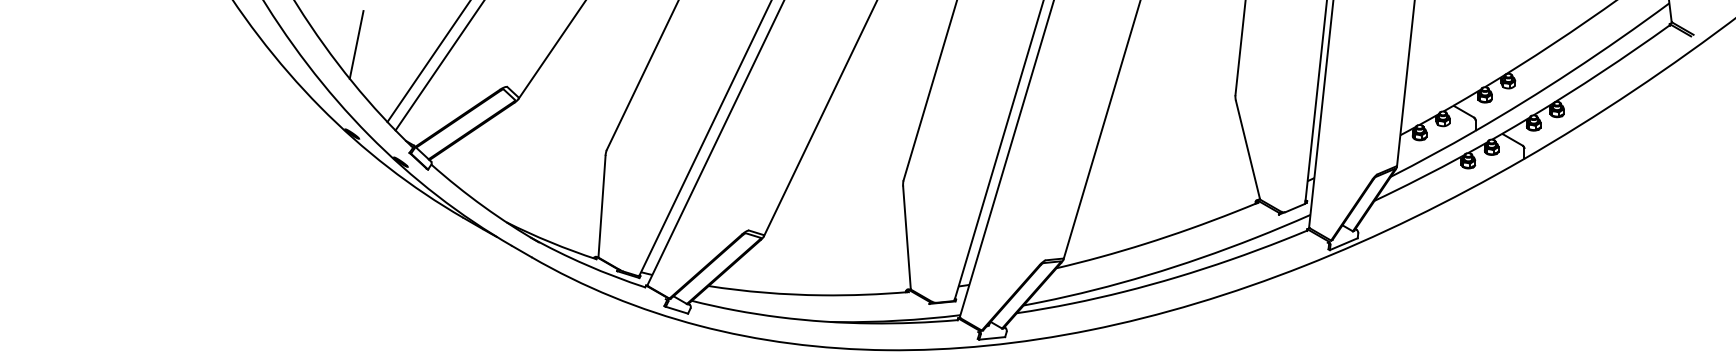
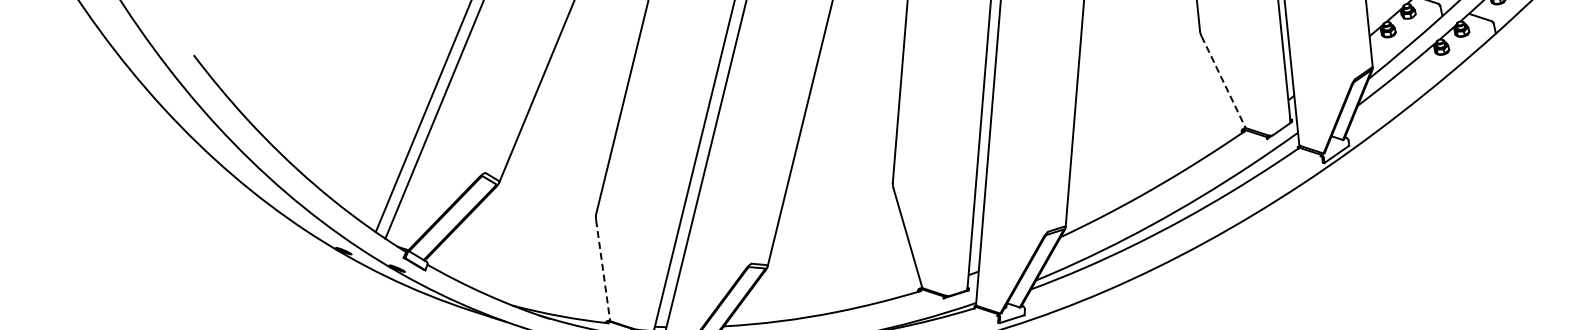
line: (356, 44) -> (329, 162), removed
line: (1248, 150) -> (1224, 82), solid -> dashed
line: (601, 207) -> (602, 271), solid -> dashed

